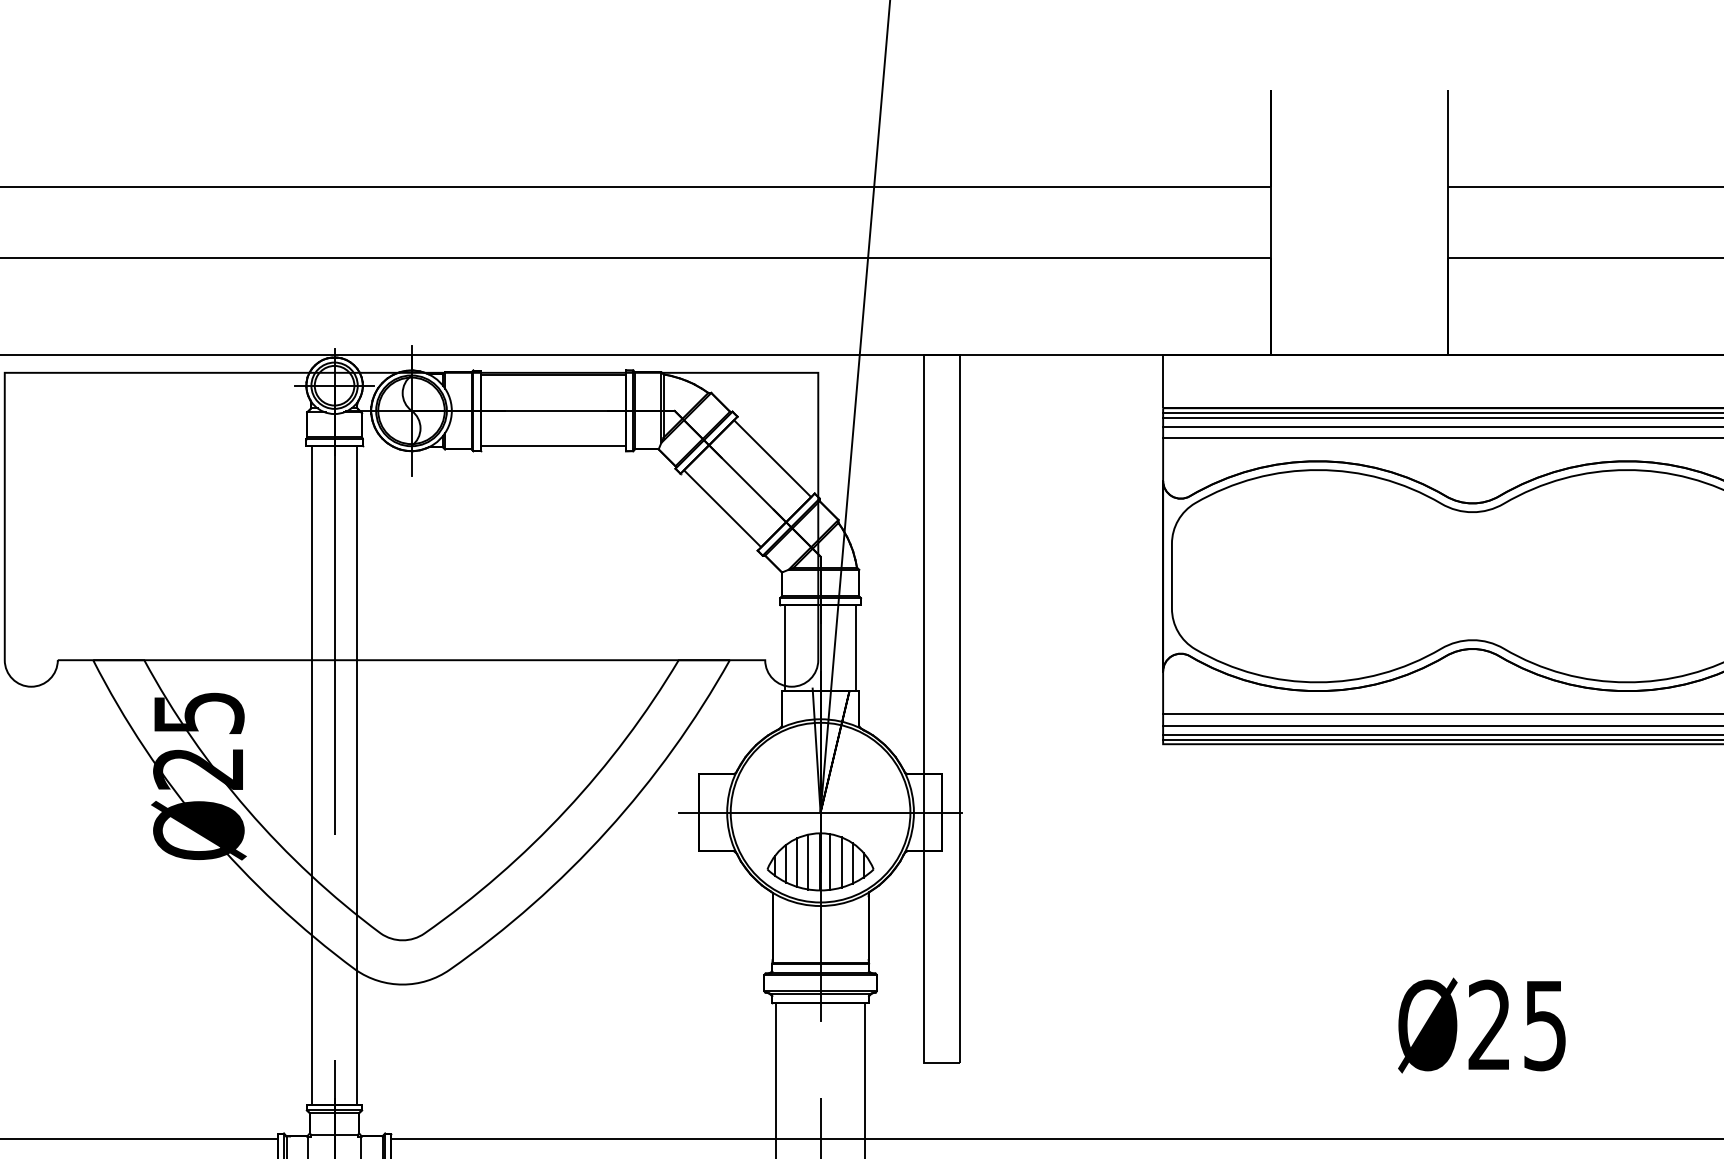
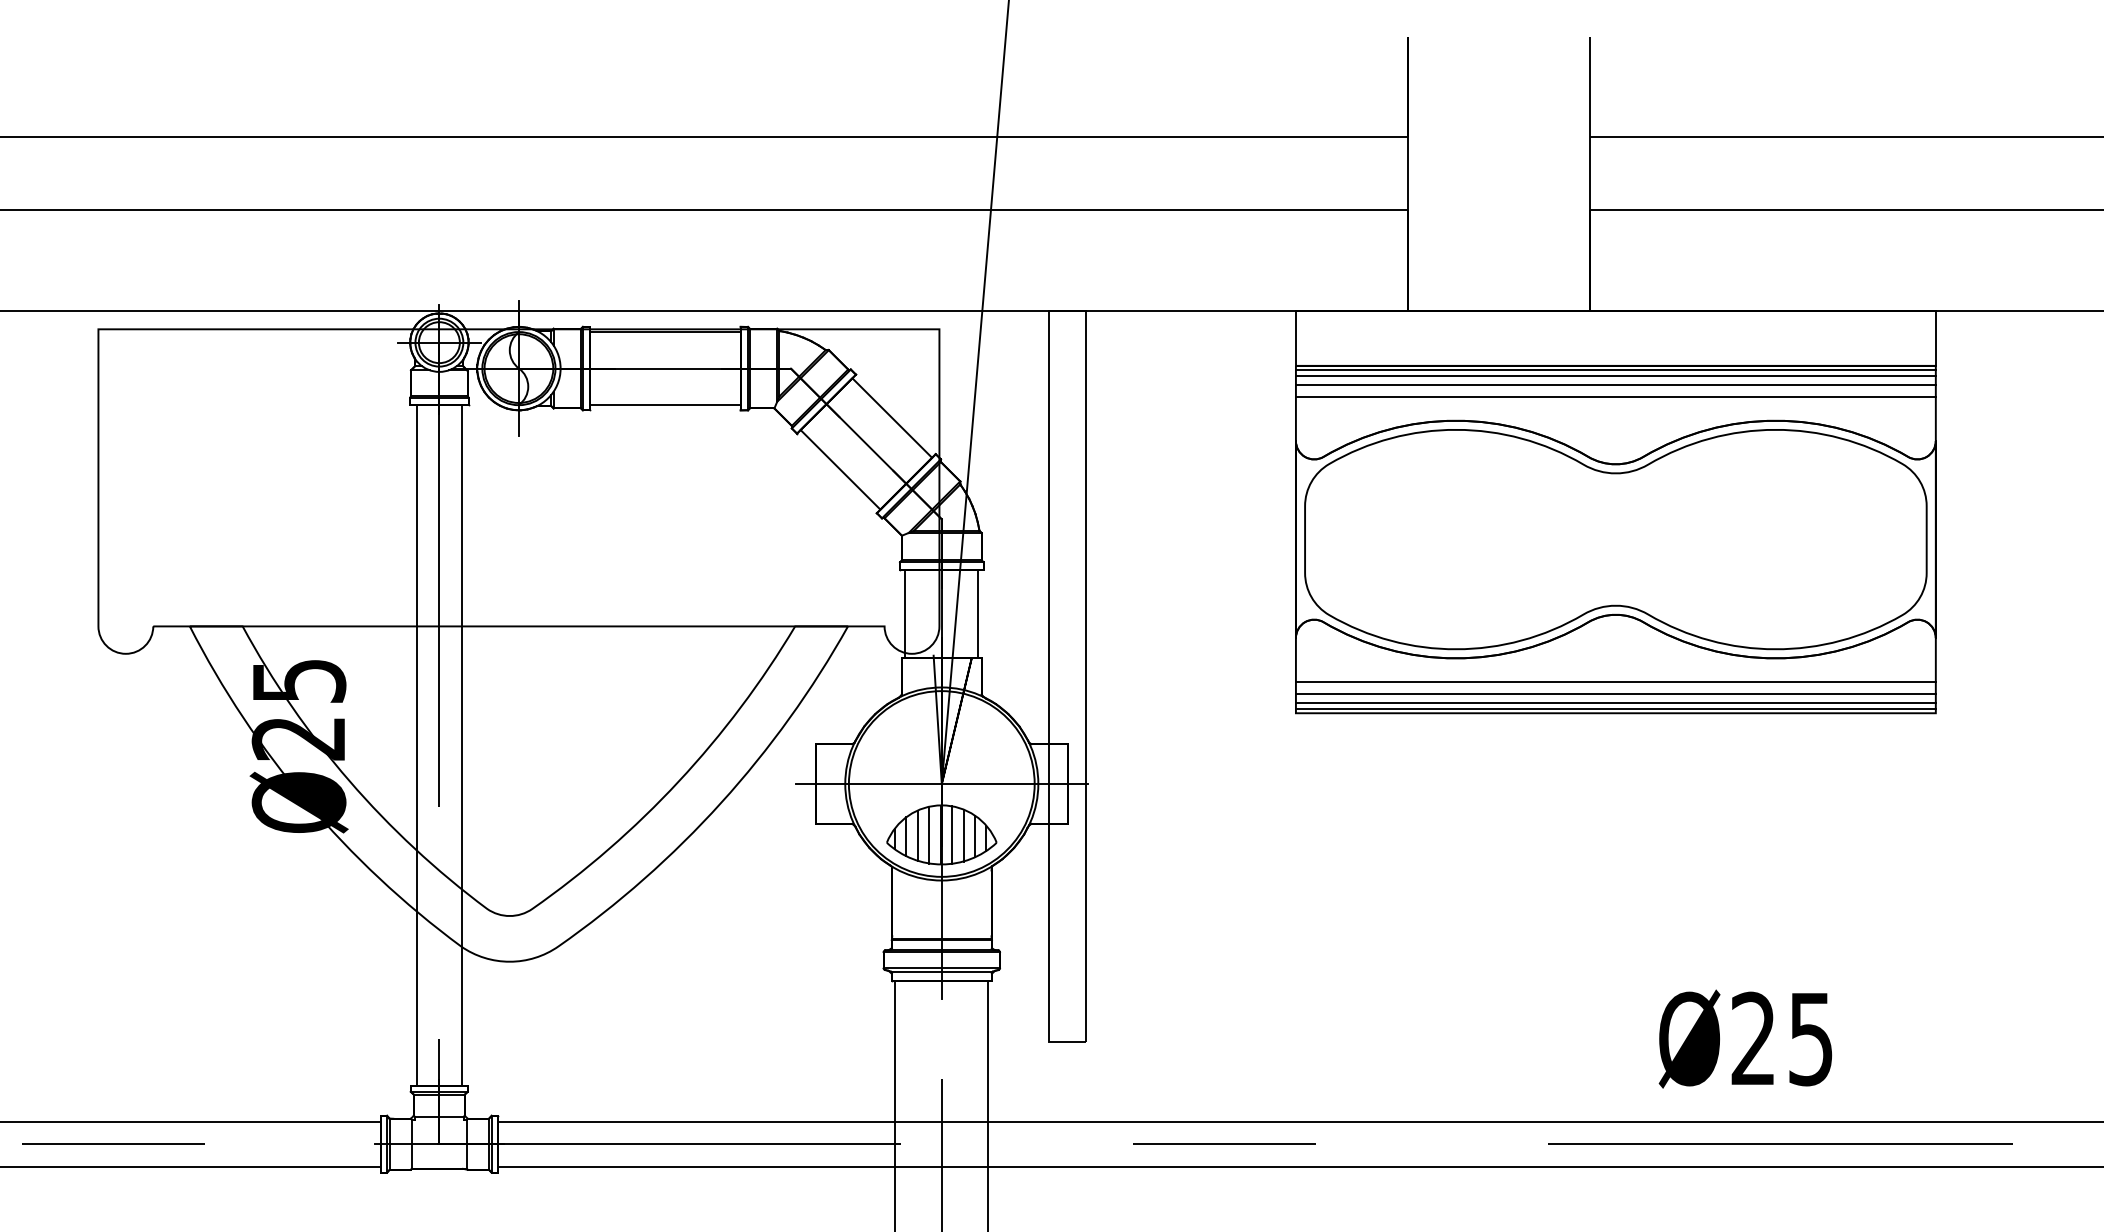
text: (1481, 1024) -> (1745, 1038), moved

